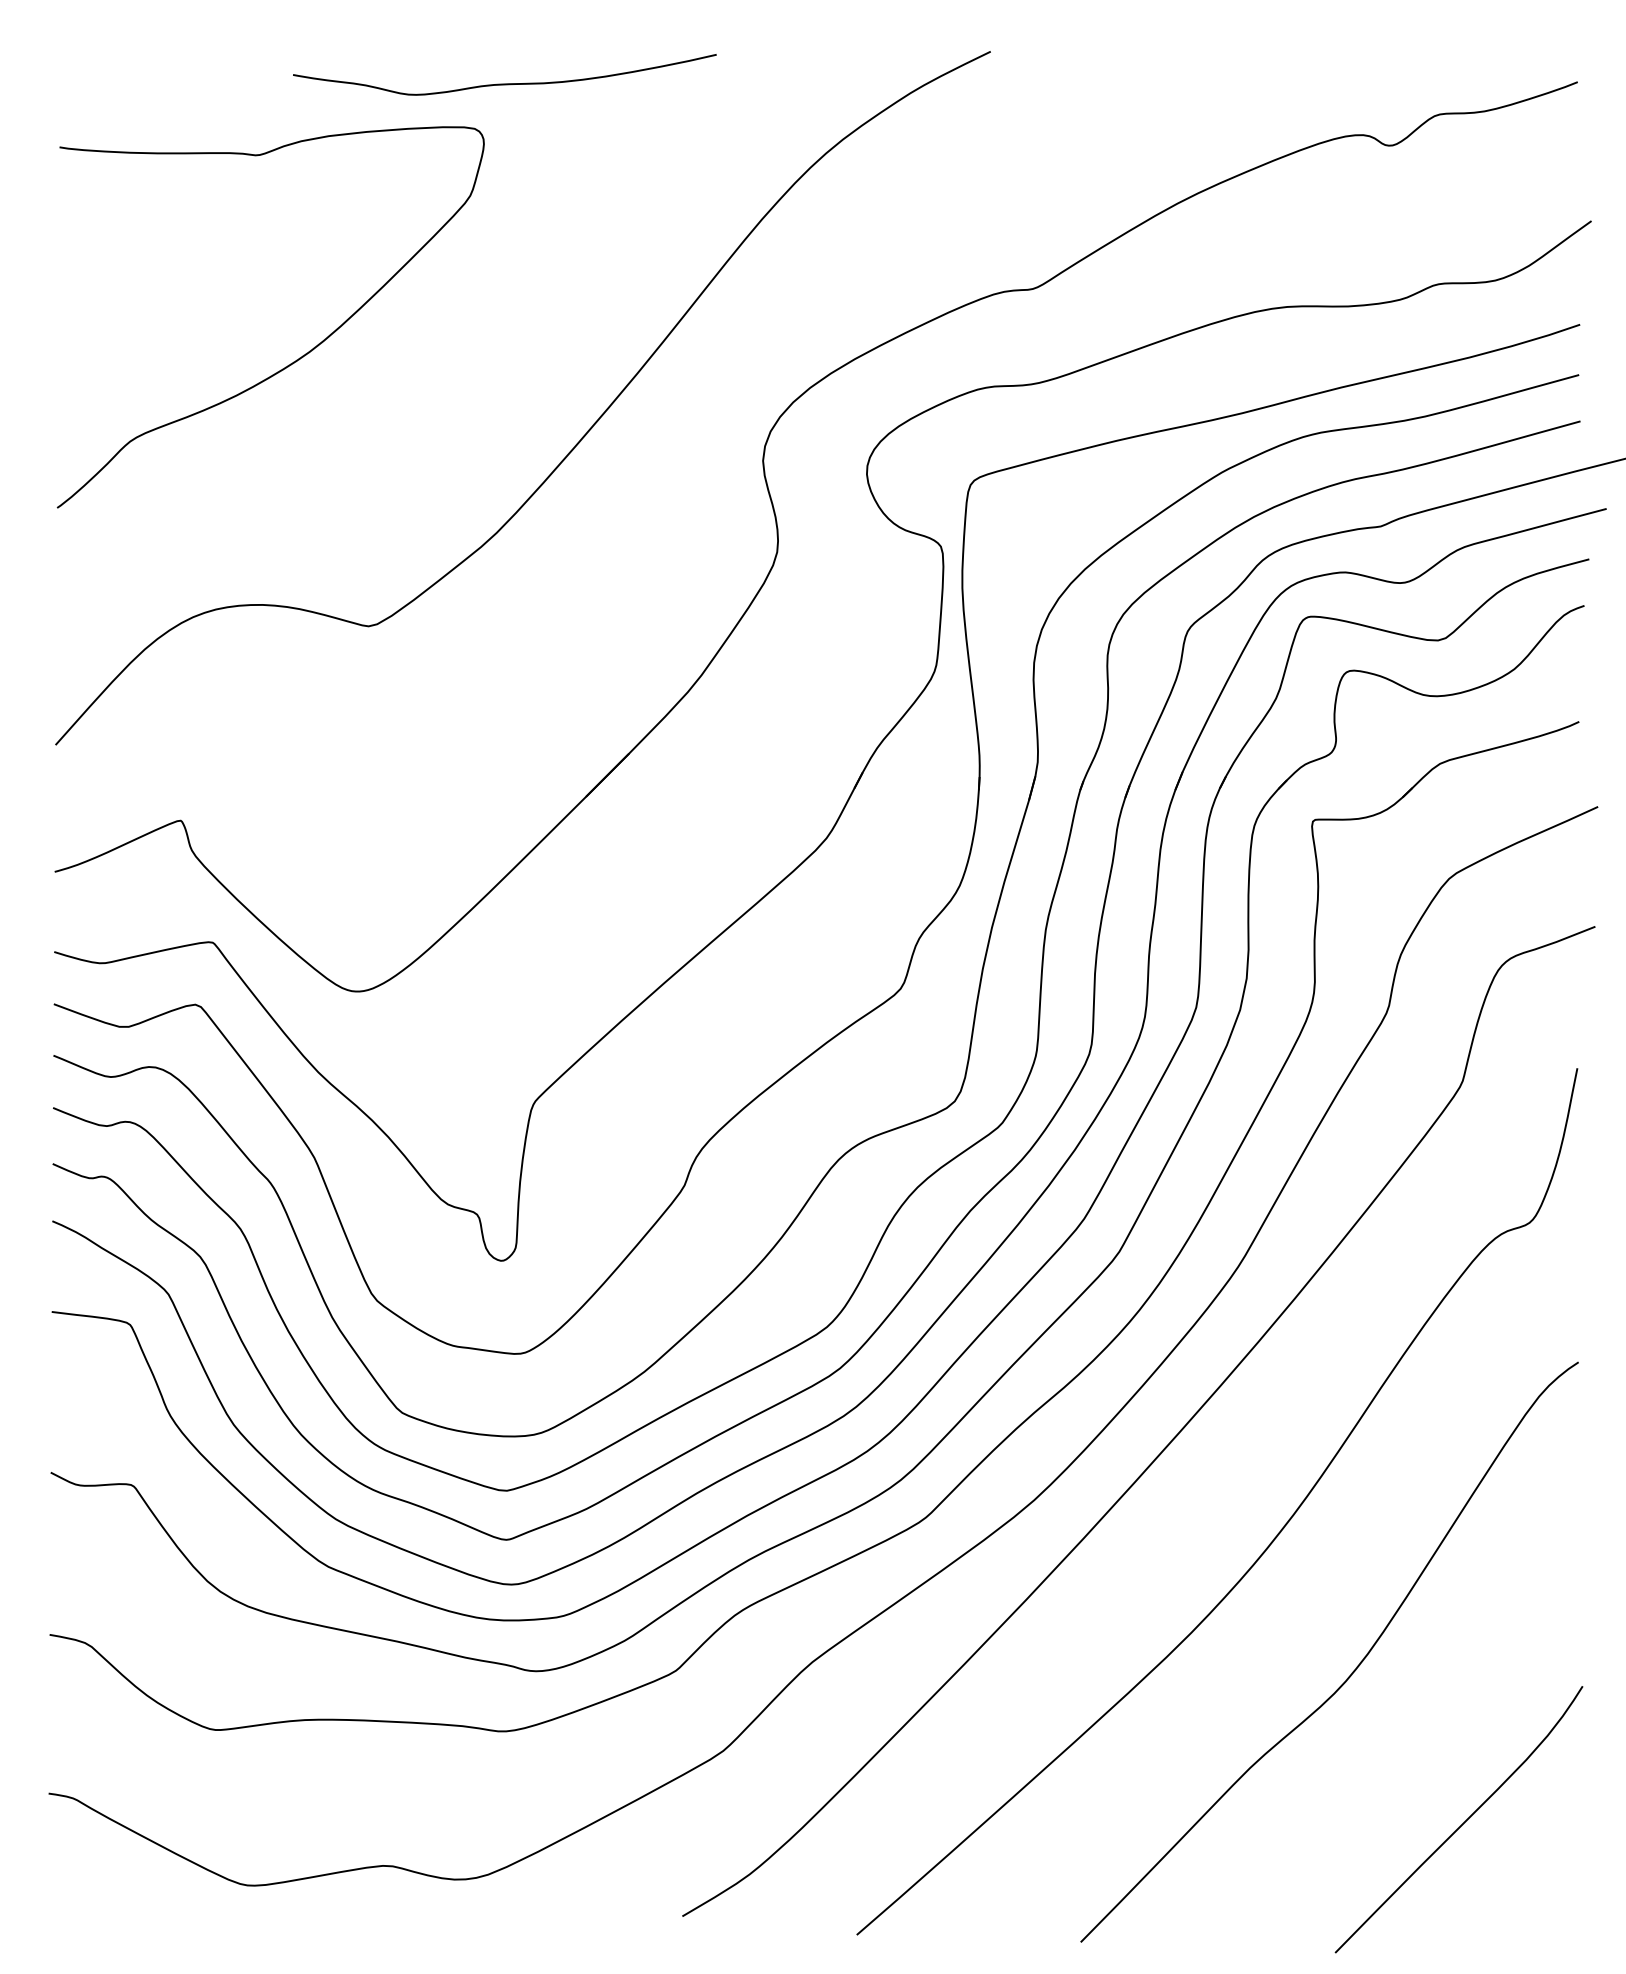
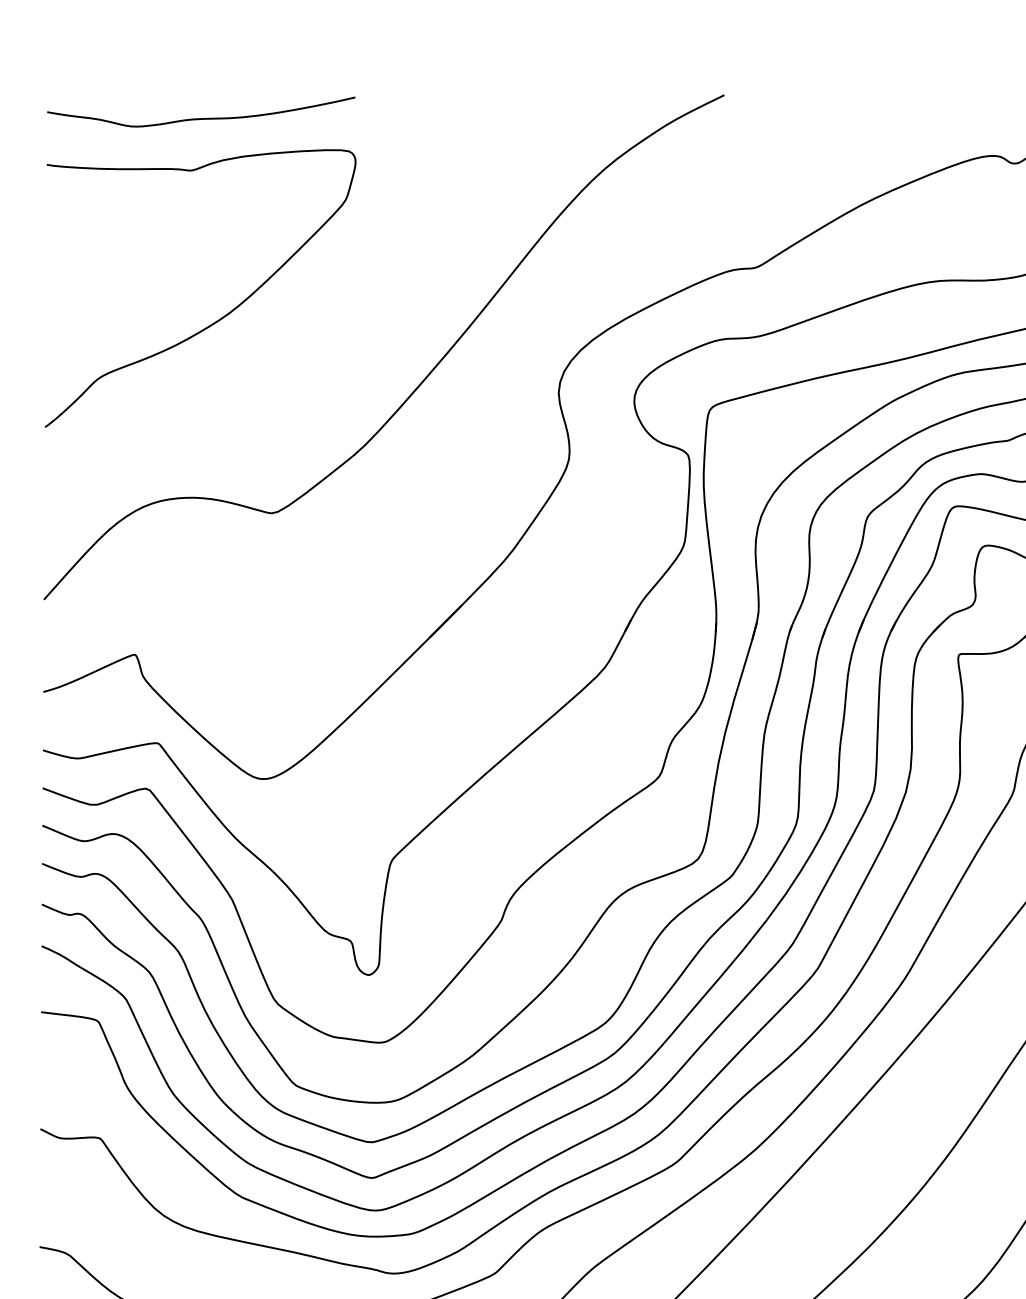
curve: (504, 83) -> (201, 118), moved

